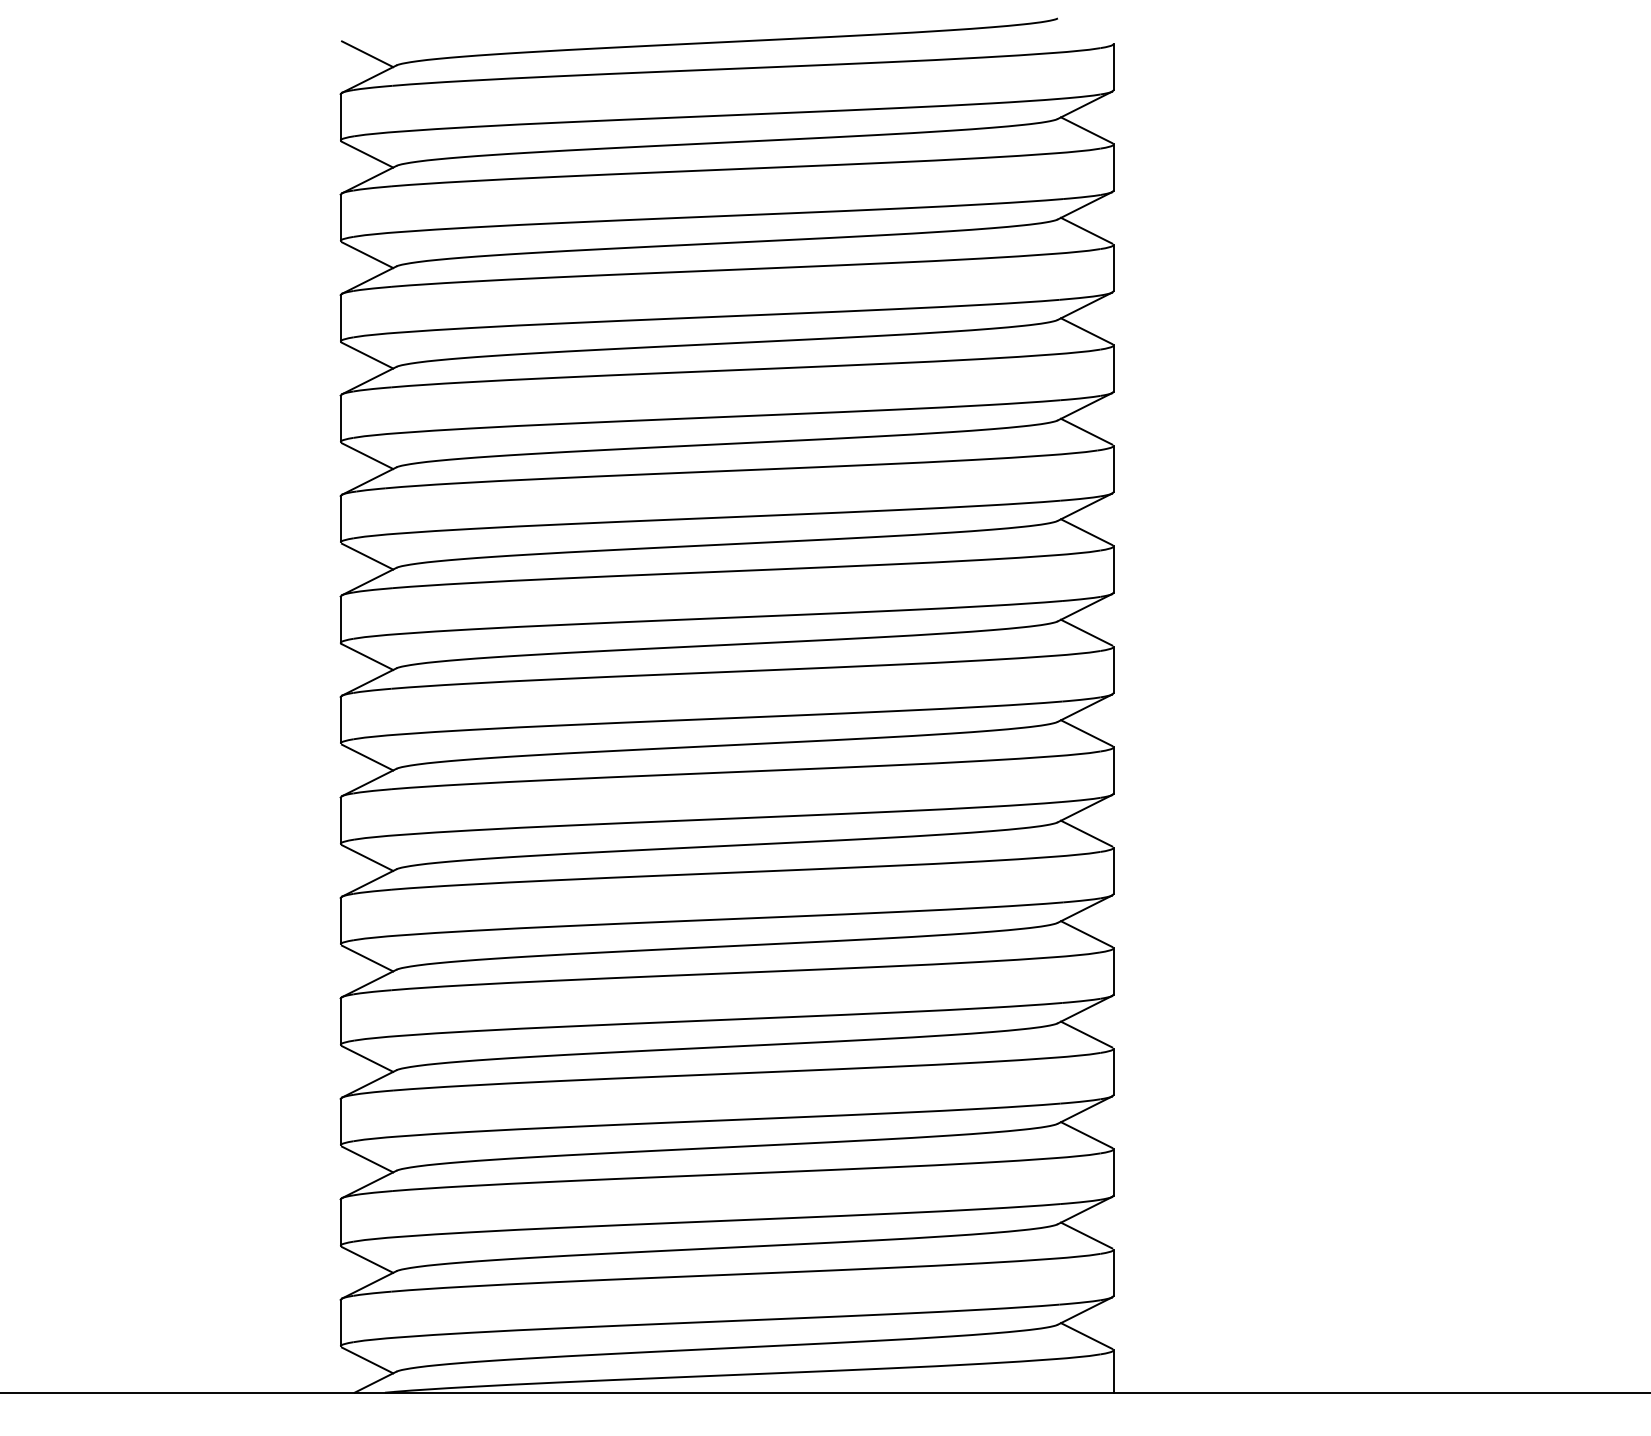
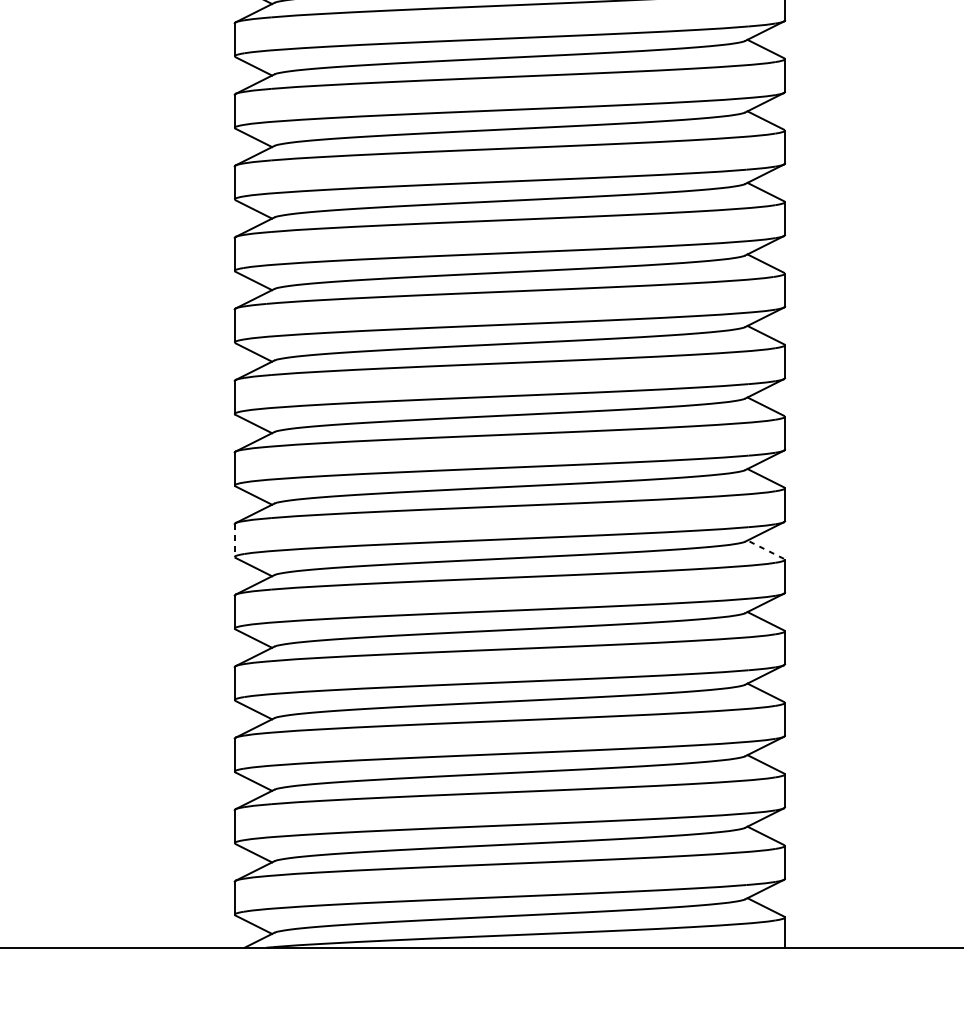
line: (340, 821) -> (234, 541), solid -> dashed
line: (1086, 833) -> (765, 549), solid -> dashed

